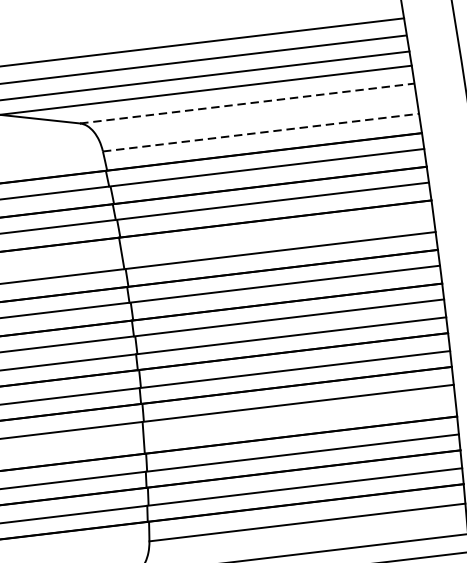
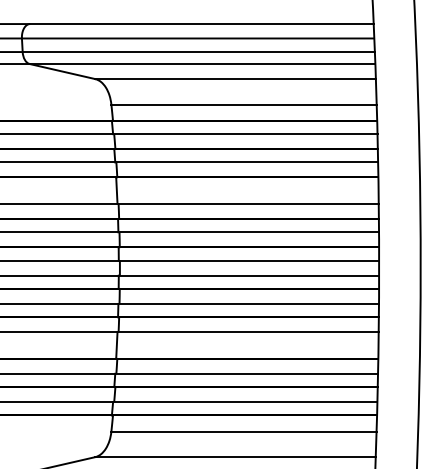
line: (248, 103) -> (236, 79), dashed -> solid
line: (261, 132) -> (244, 104), dashed -> solid

